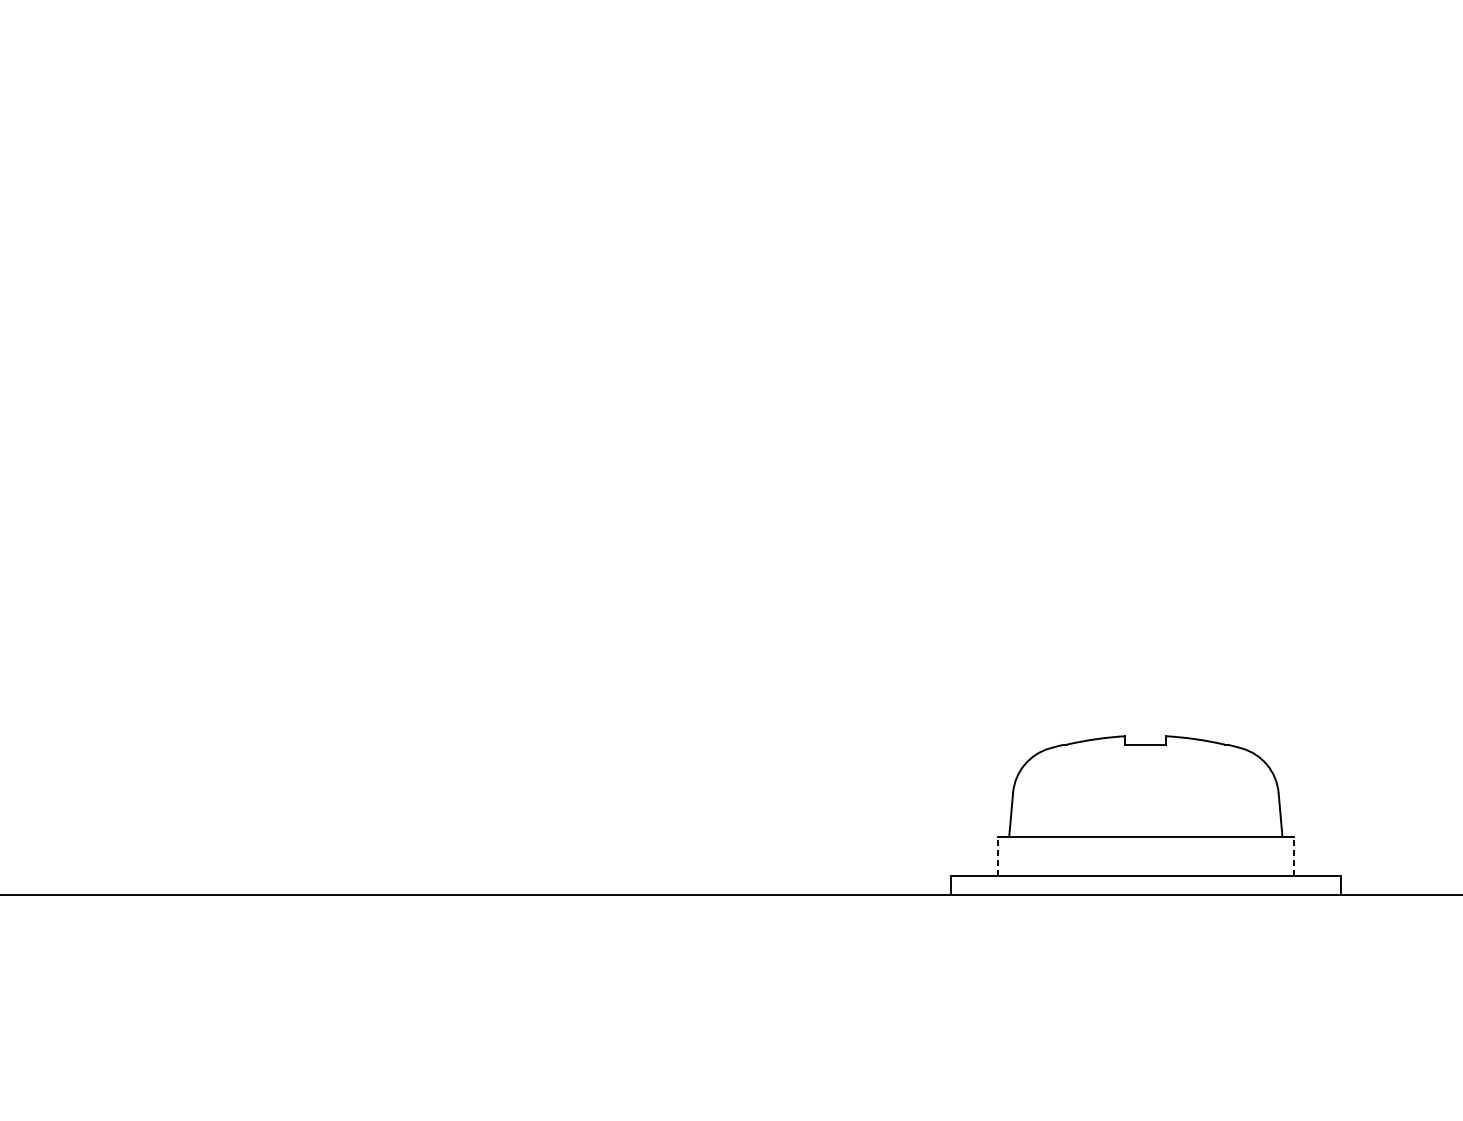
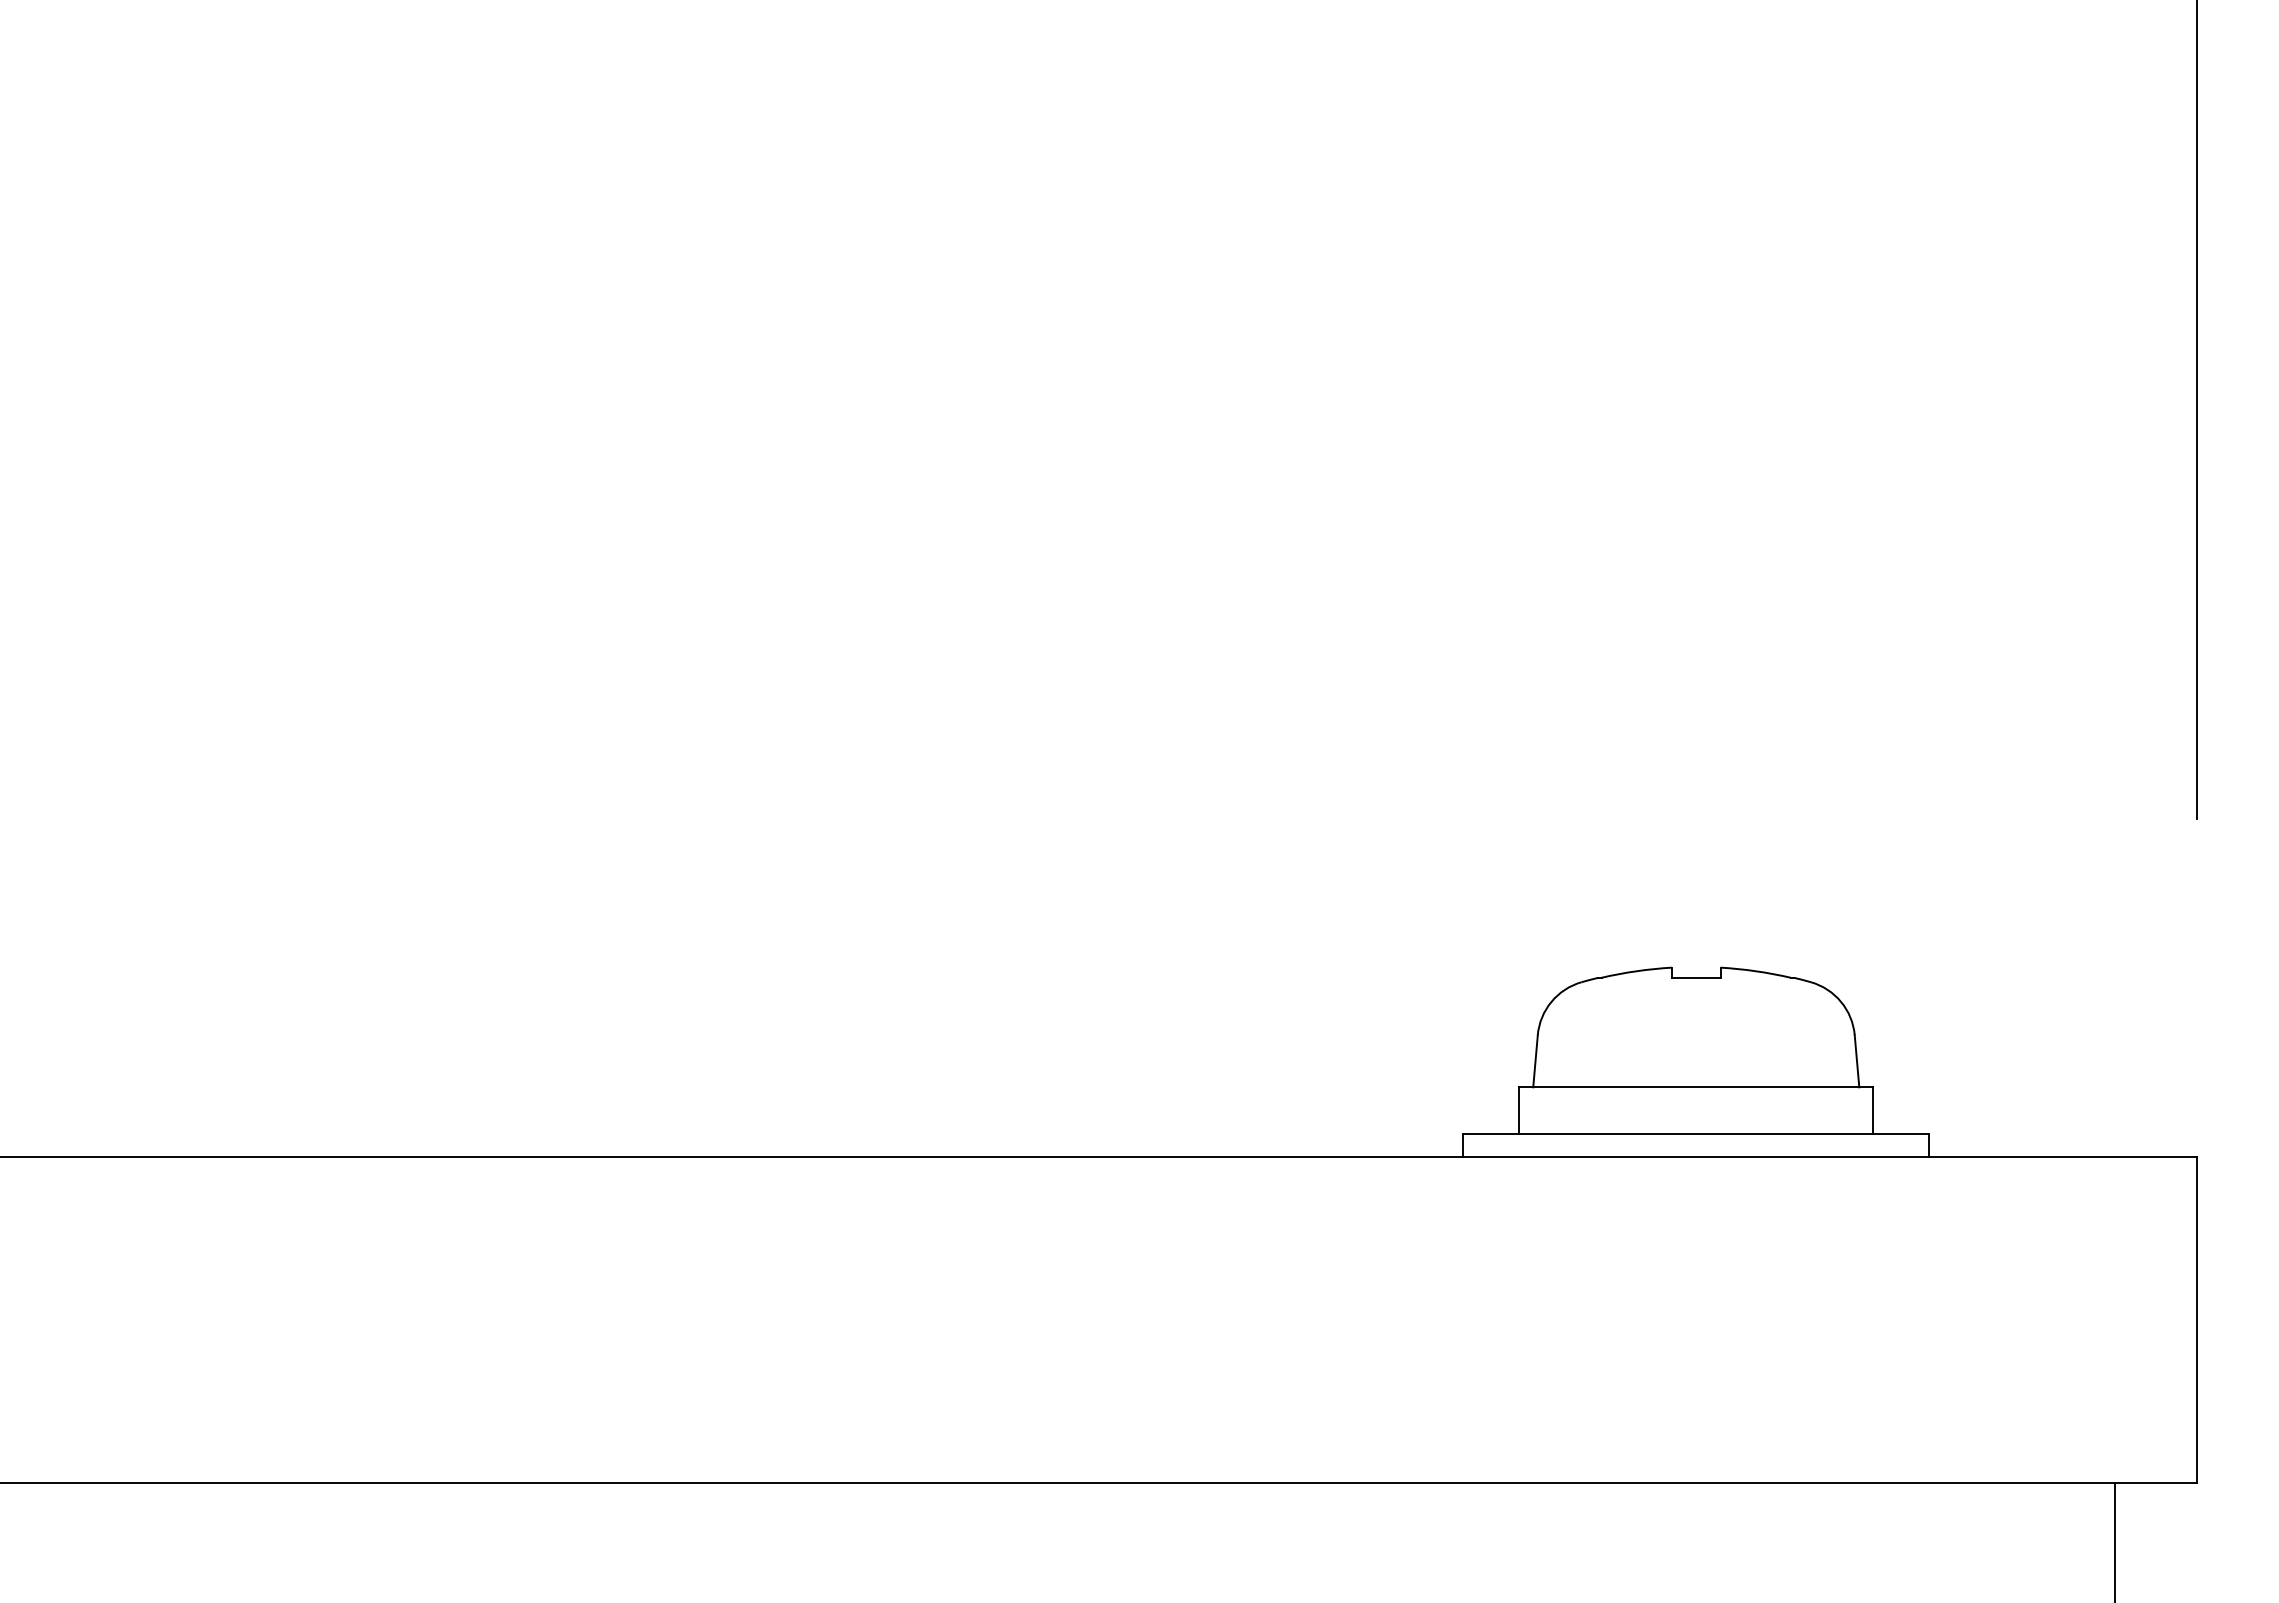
line: (997, 855) -> (1519, 1110), dashed -> solid
line: (1294, 855) -> (1873, 1110), dashed -> solid

